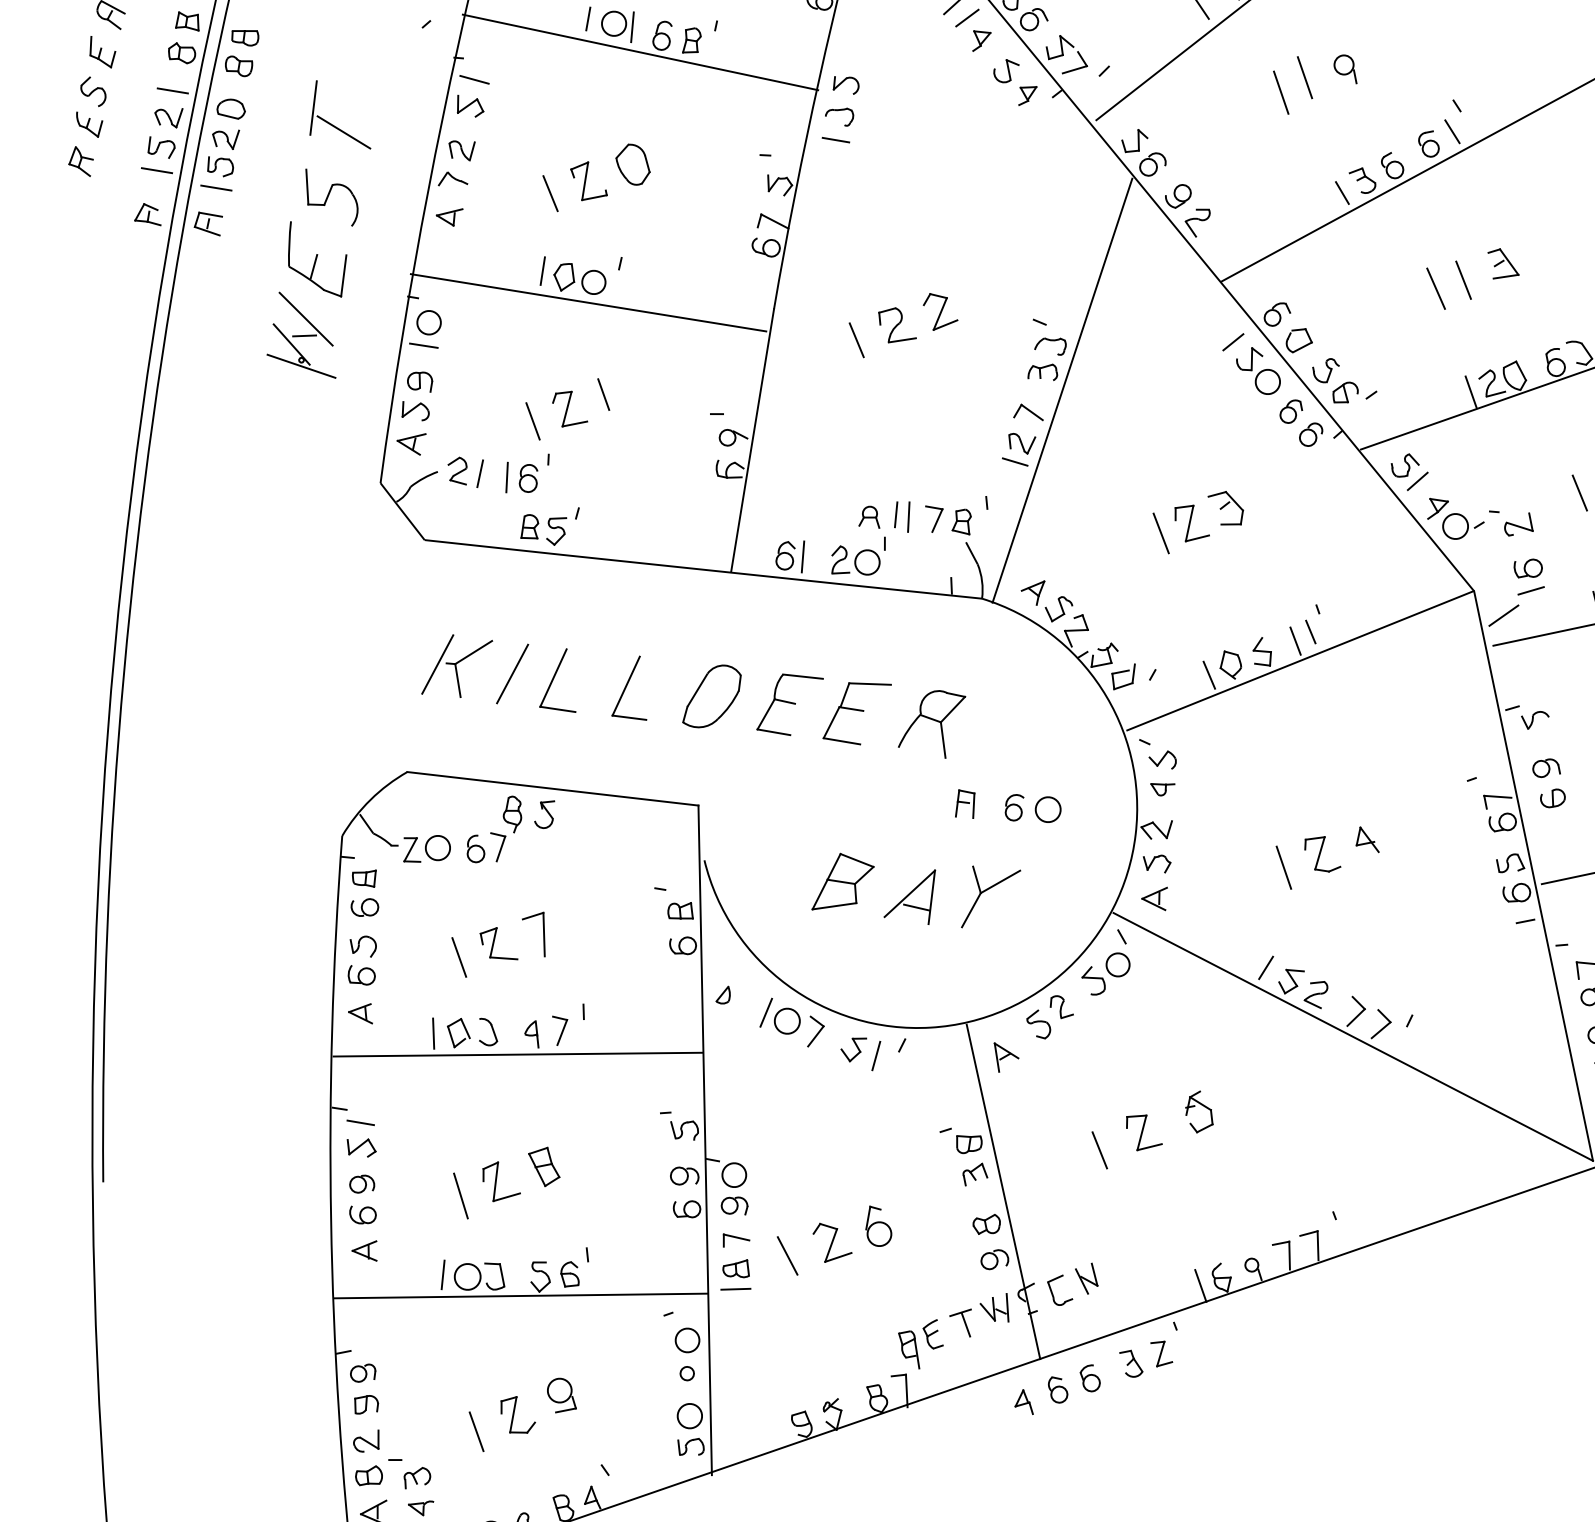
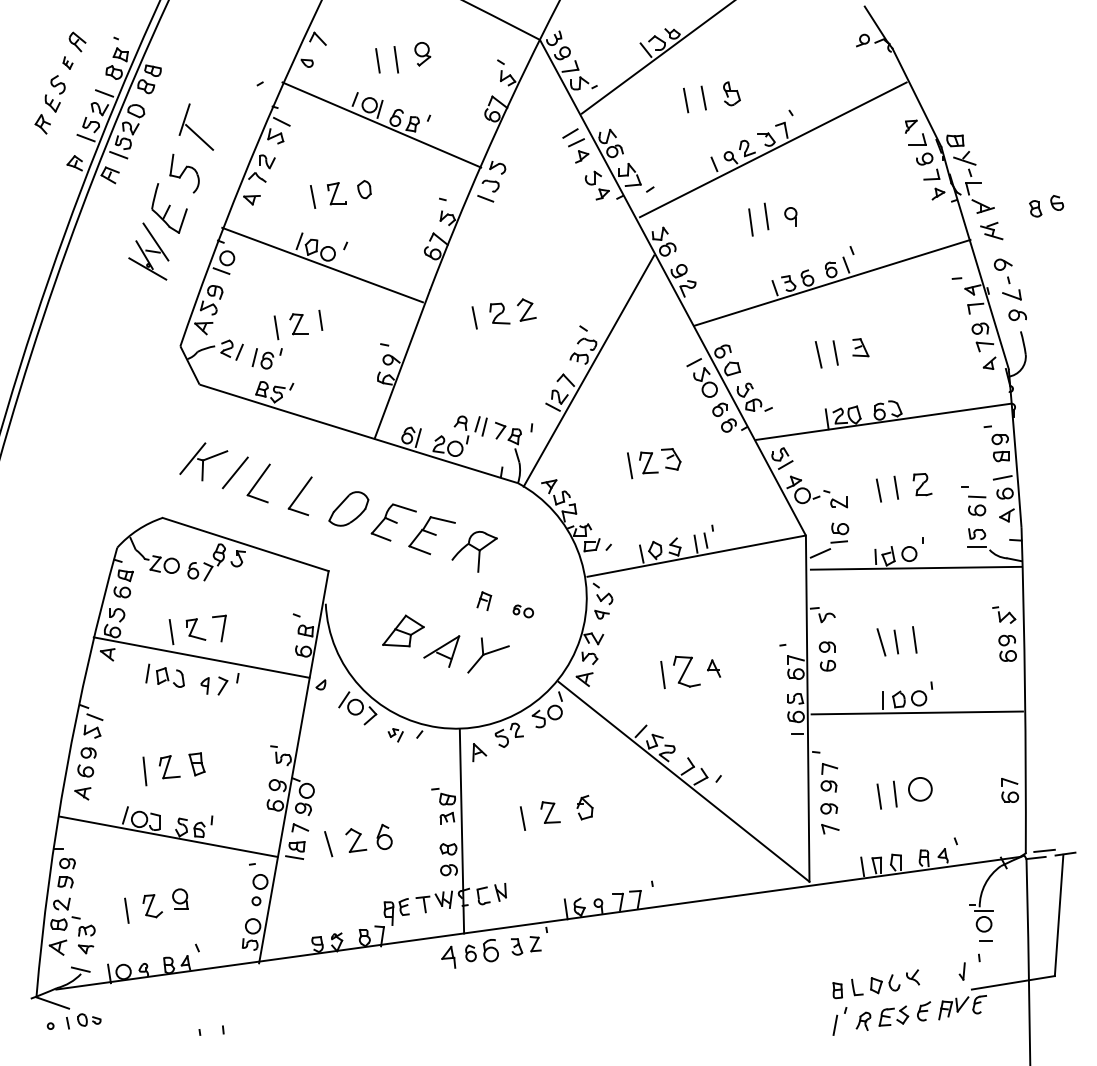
part: (101, 51) -> (67, 62), size x0.6
part: (632, 164) -> (364, 189), size x0.7
part: (1033, 808) -> (523, 611), size x0.6
part: (1321, 854) -> (686, 671), size x1.4
line: (517, 1054) -> (201, 657), moved
part: (862, 1054) -> (395, 735), size x0.6
part: (1090, 1378) -> (491, 950), size x1.4
part: (1022, 1402) -> (448, 956), size x1.4

